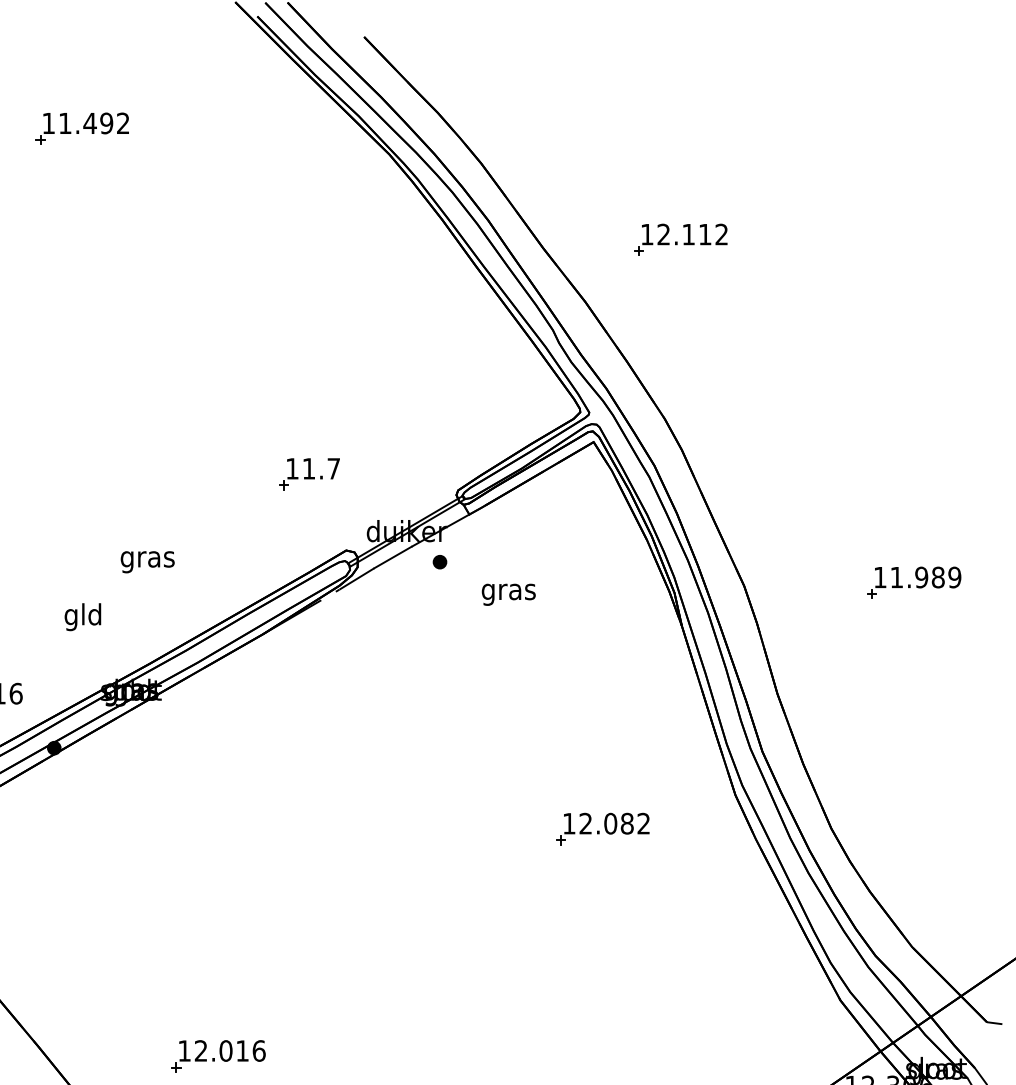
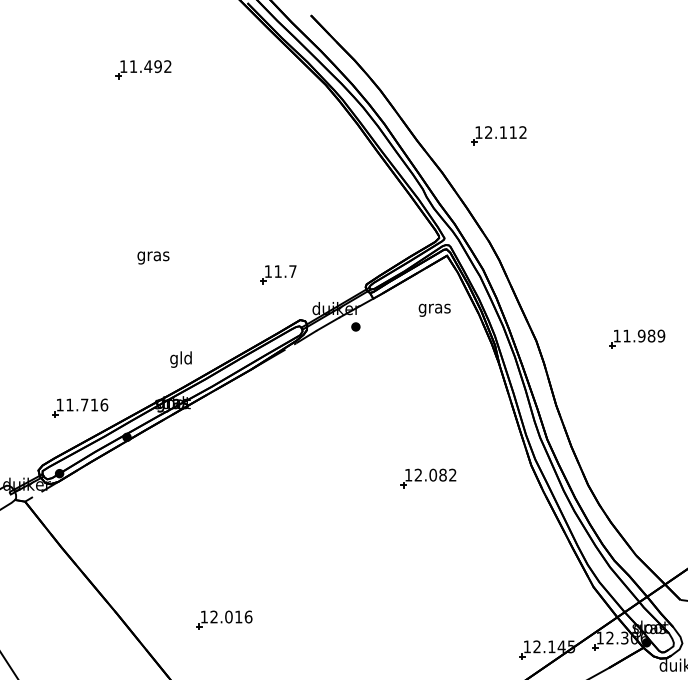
text: (147, 561) -> (153, 257), moved
text: (508, 593) -> (434, 309), moved
text: (82, 616) -> (180, 359), moved
part: (602, 829) -> (428, 478), moved

